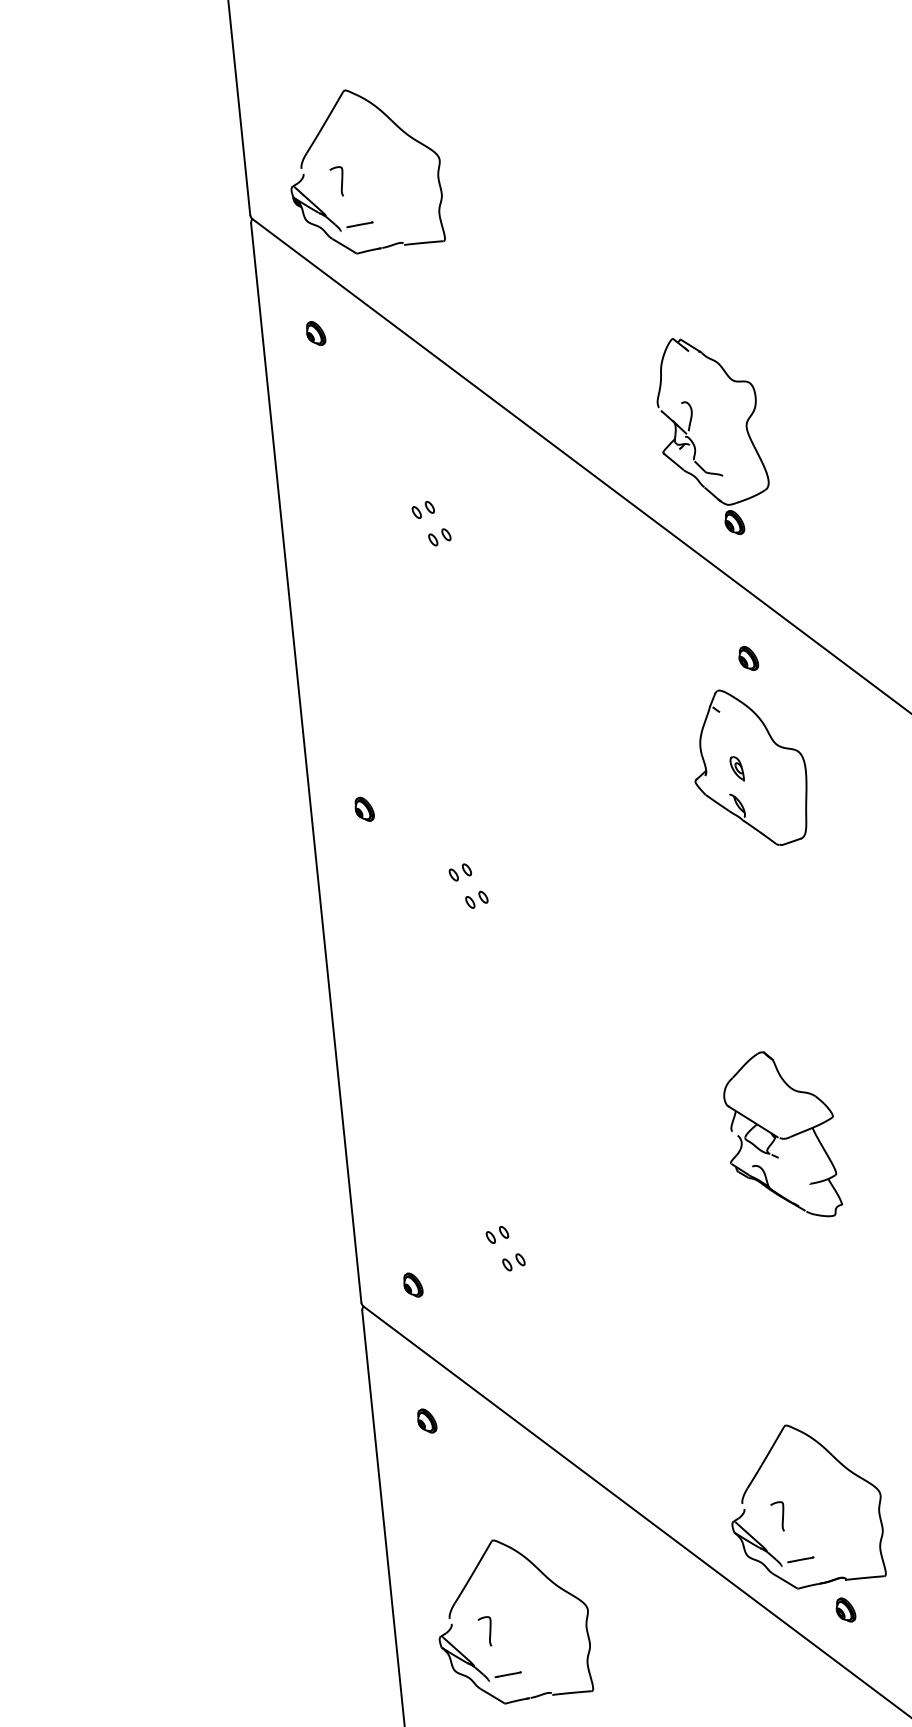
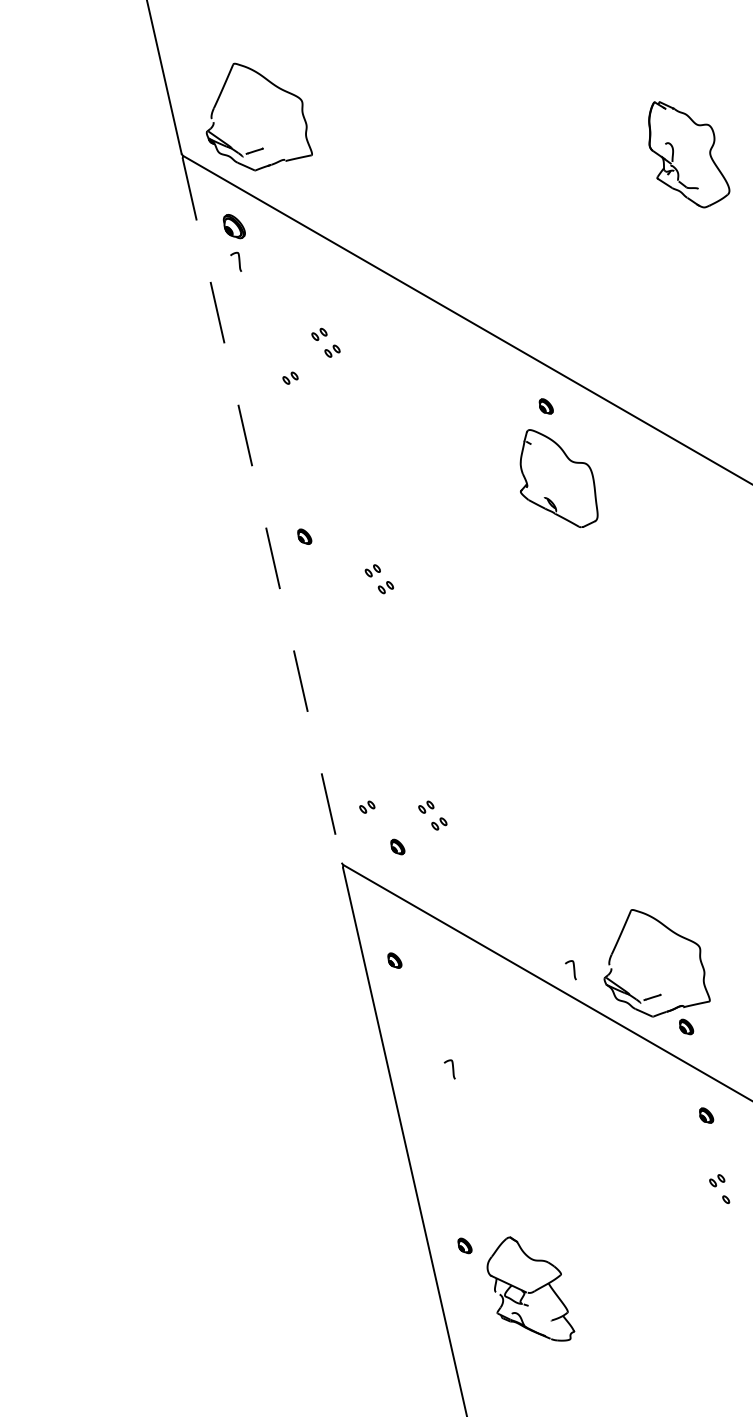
curve: (340, 180) -> (238, 261), moved
part: (316, 333) -> (234, 226), size x1.6
part: (695, 442) -> (493, 268), removed
part: (372, 568) -> (290, 377), added
line: (306, 762) -> (262, 510), solid -> dashed
part: (737, 769) -> (547, 480), removed
part: (784, 1132) -> (607, 716), removed
part: (409, 1223) -> (367, 806), added
part: (413, 1284) -> (397, 846), moved
part: (426, 1420) -> (394, 960), moved
curve: (781, 1516) -> (573, 970), moved
part: (519, 1671) -> (475, 1093), removed

